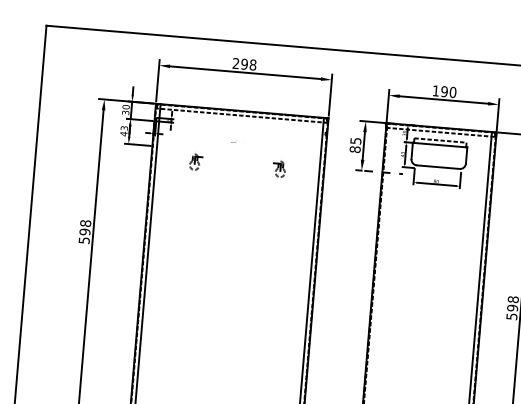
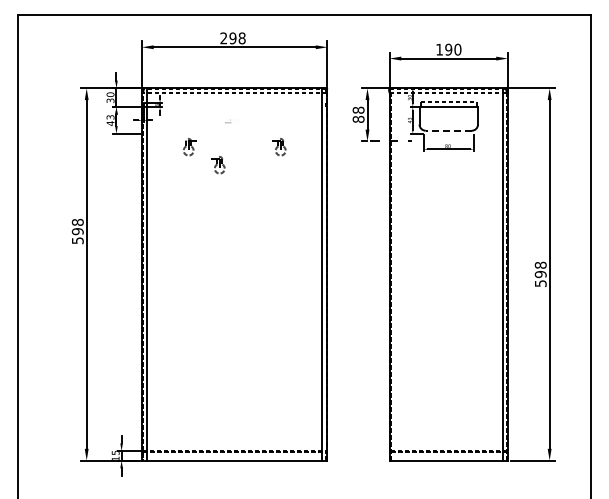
text: (355, 140) -> (358, 109), 85 -> 88
line: (437, 166) -> (448, 130), solid -> dashed
part: (221, 181) -> (218, 165), added

